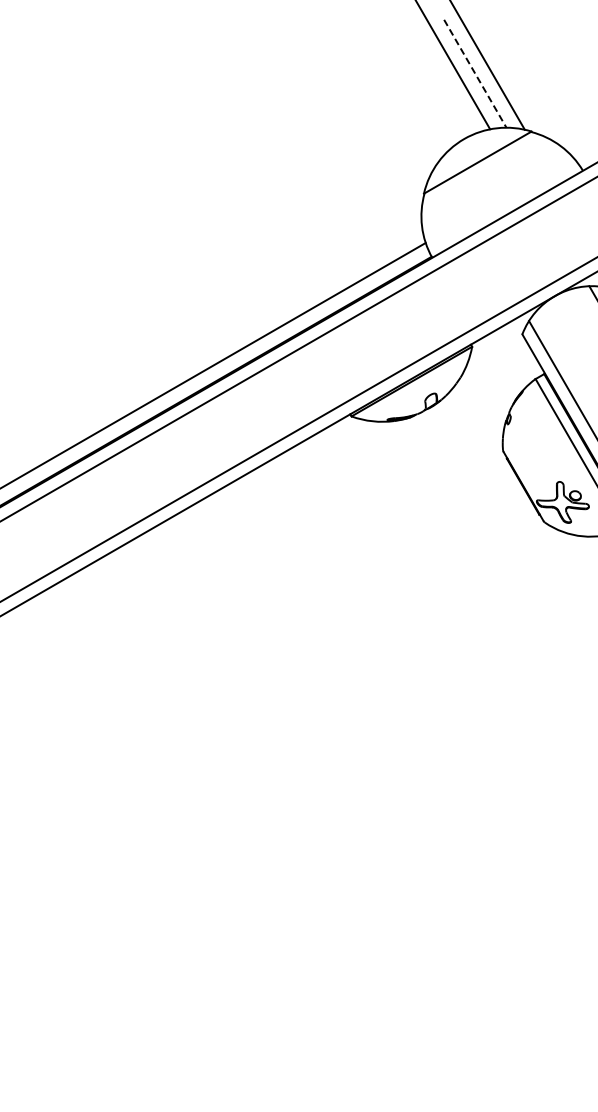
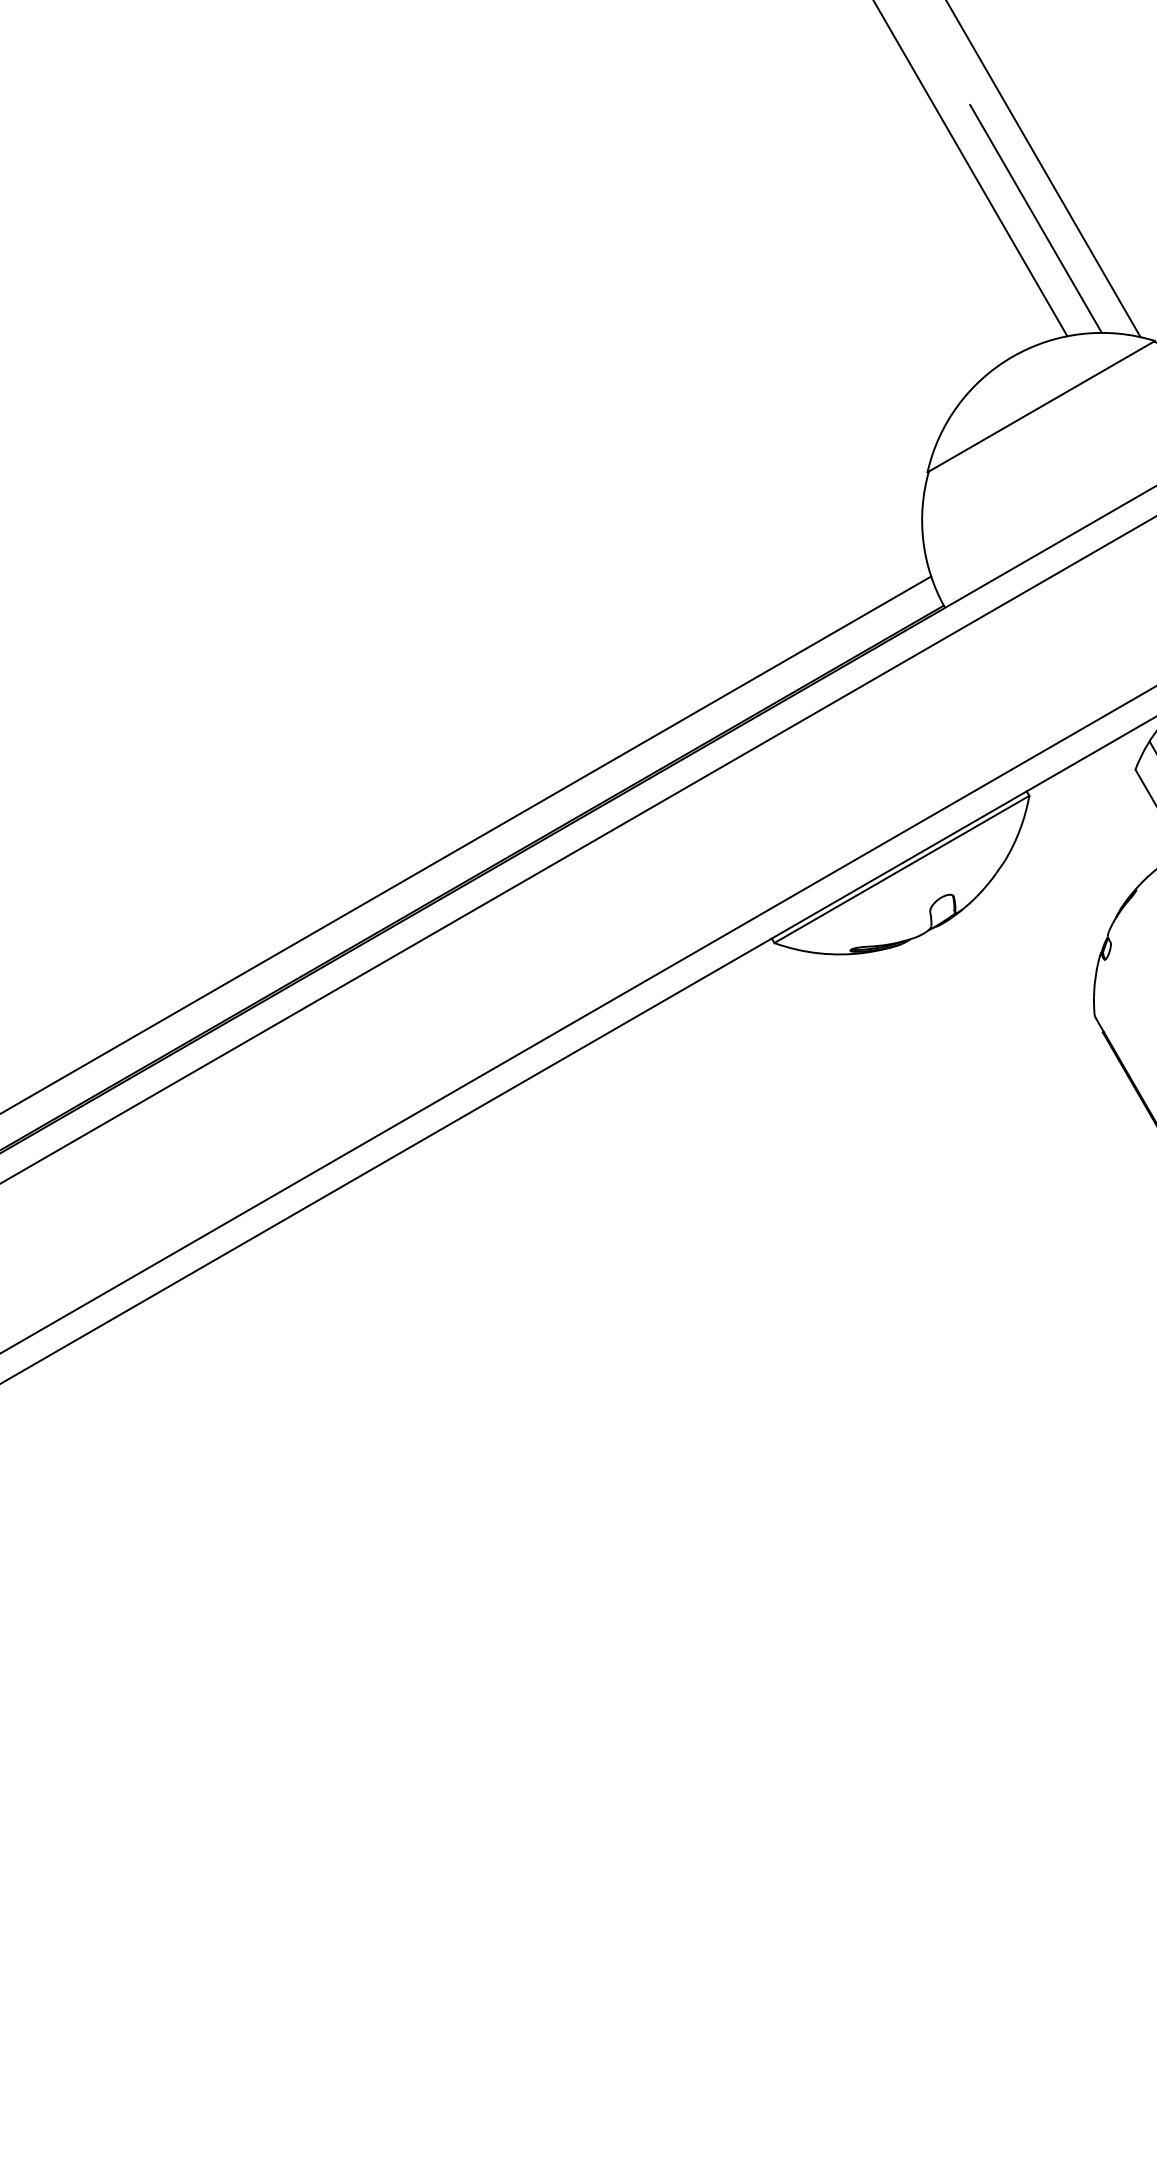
line: (475, 74) -> (1036, 220), dashed -> solid

